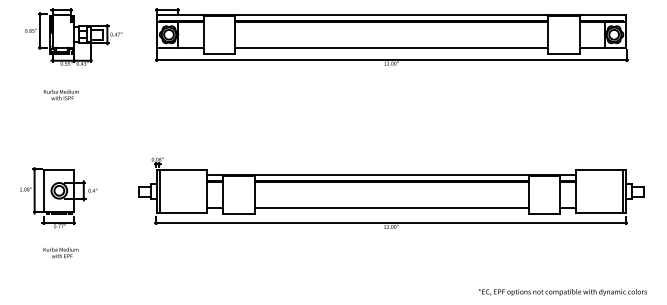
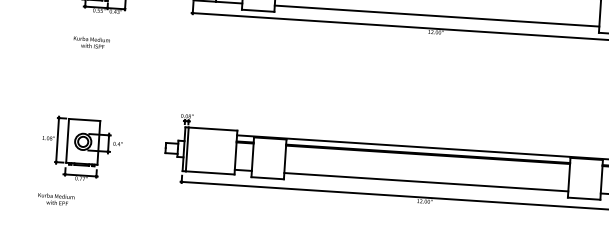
text: (60, 252) -> (55, 199), moved

